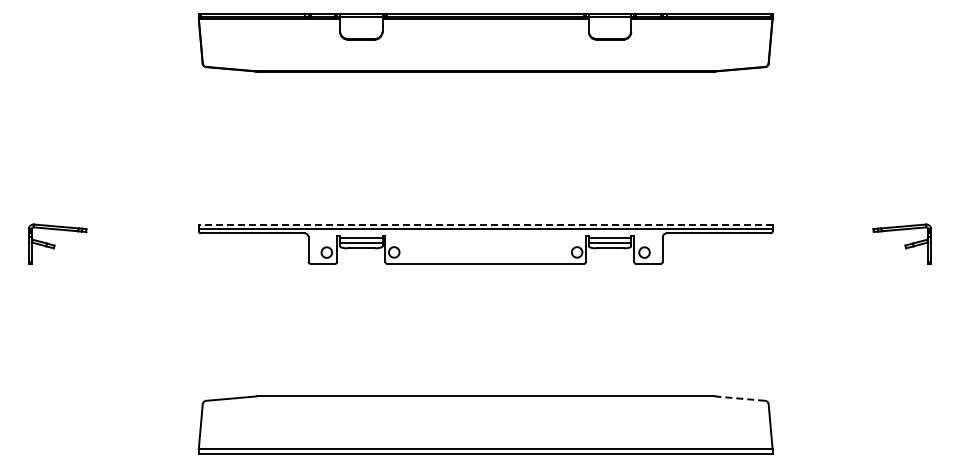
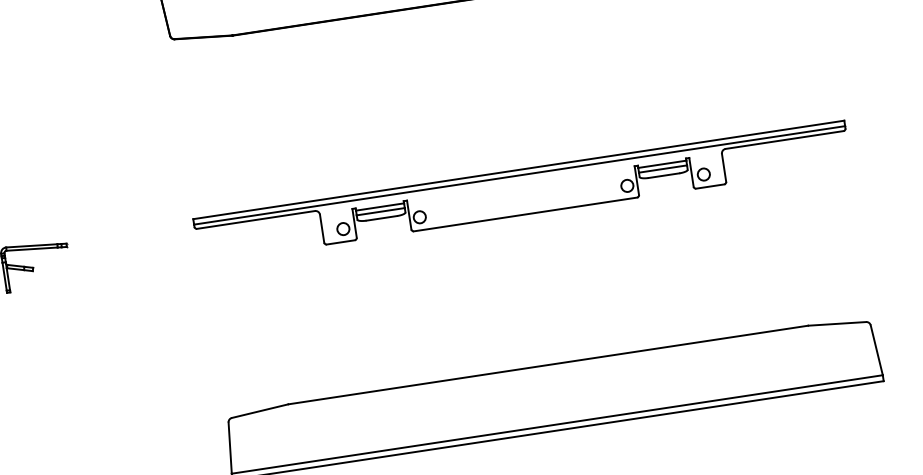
line: (485, 224) -> (518, 169), dashed -> solid
line: (739, 398) -> (836, 323), dashed -> solid

